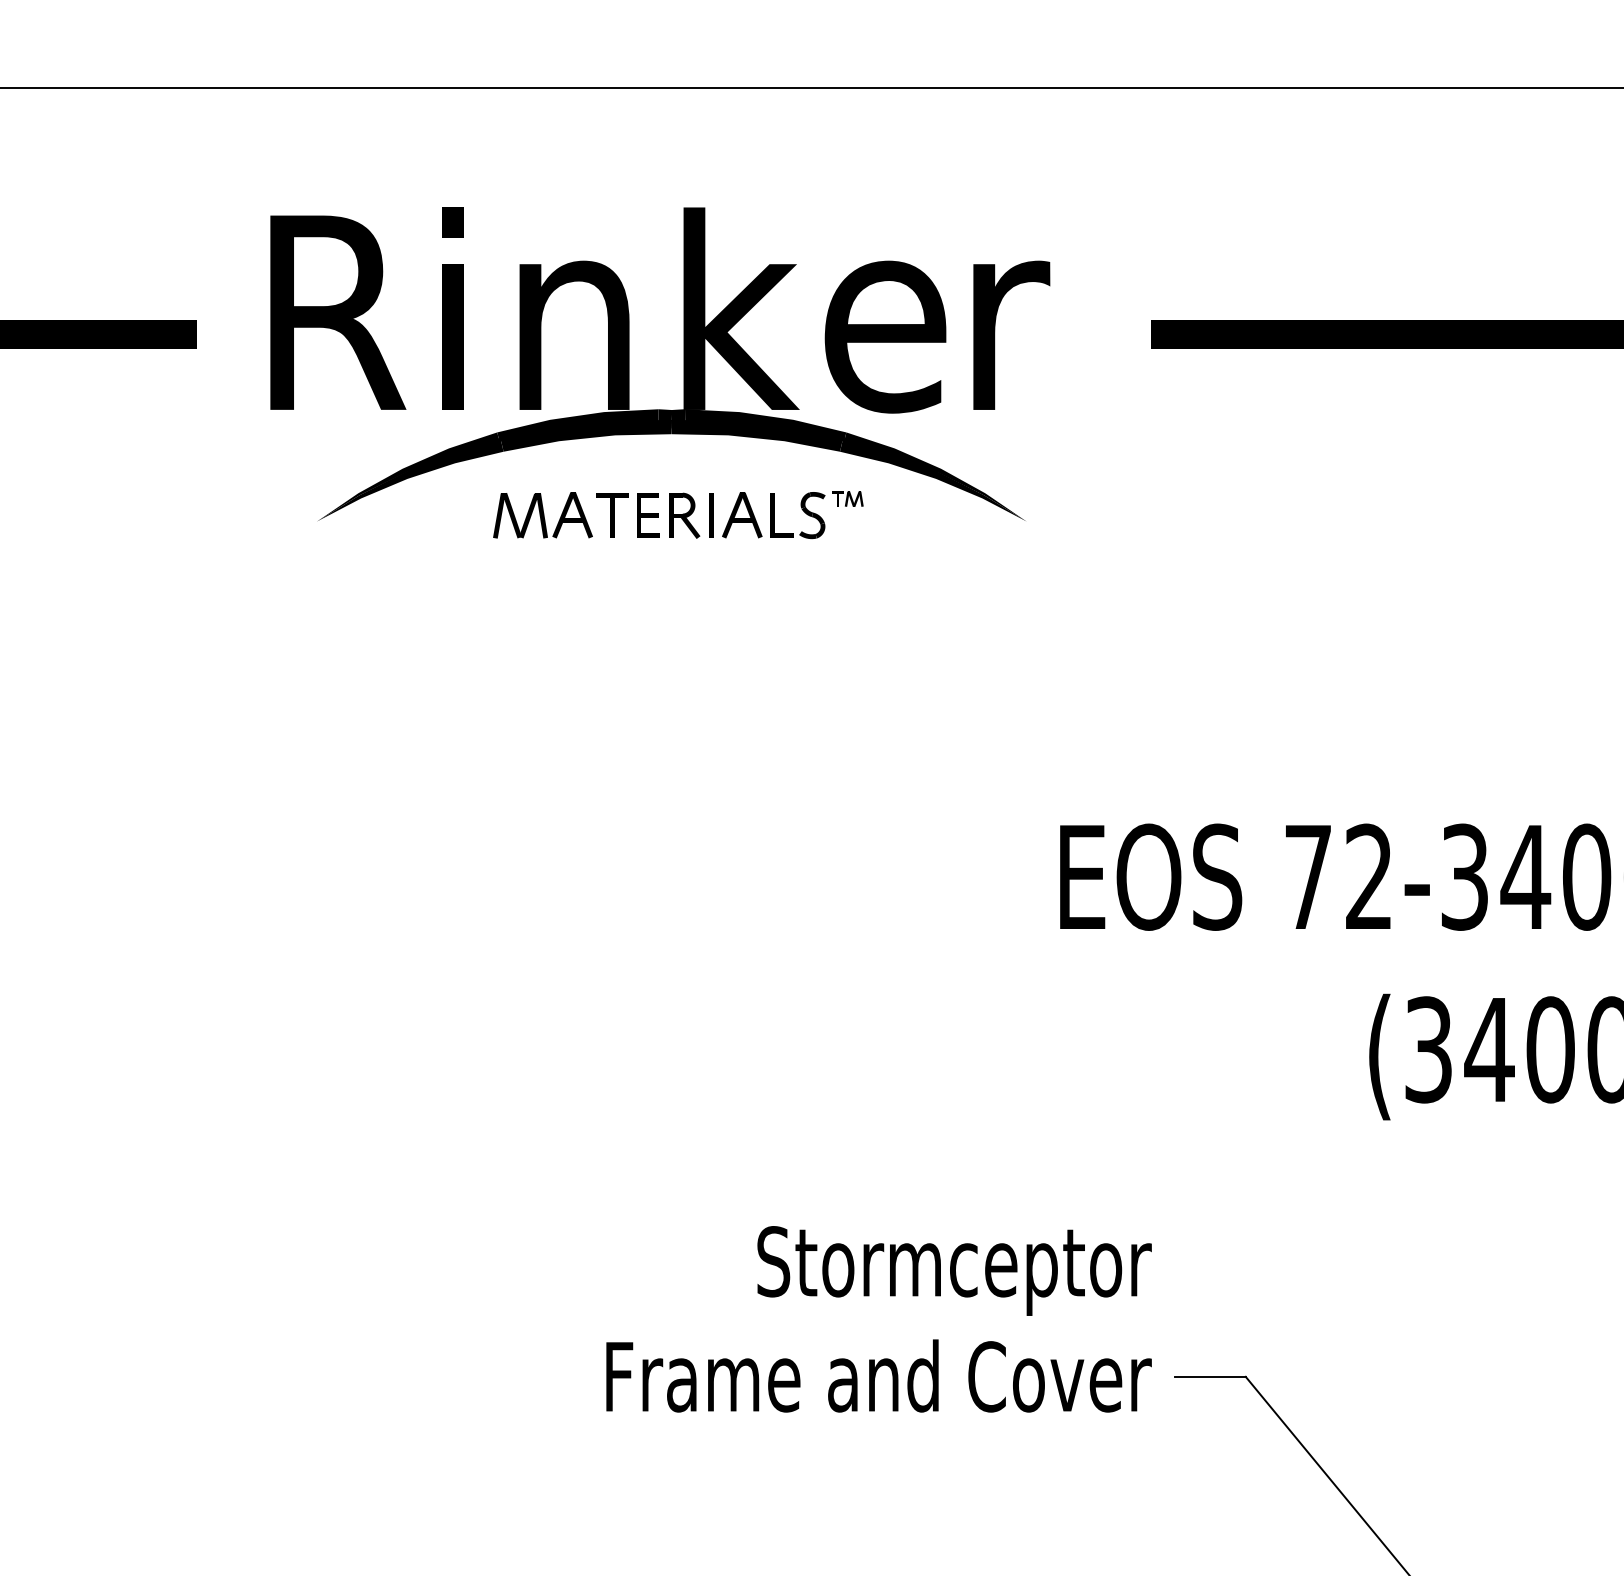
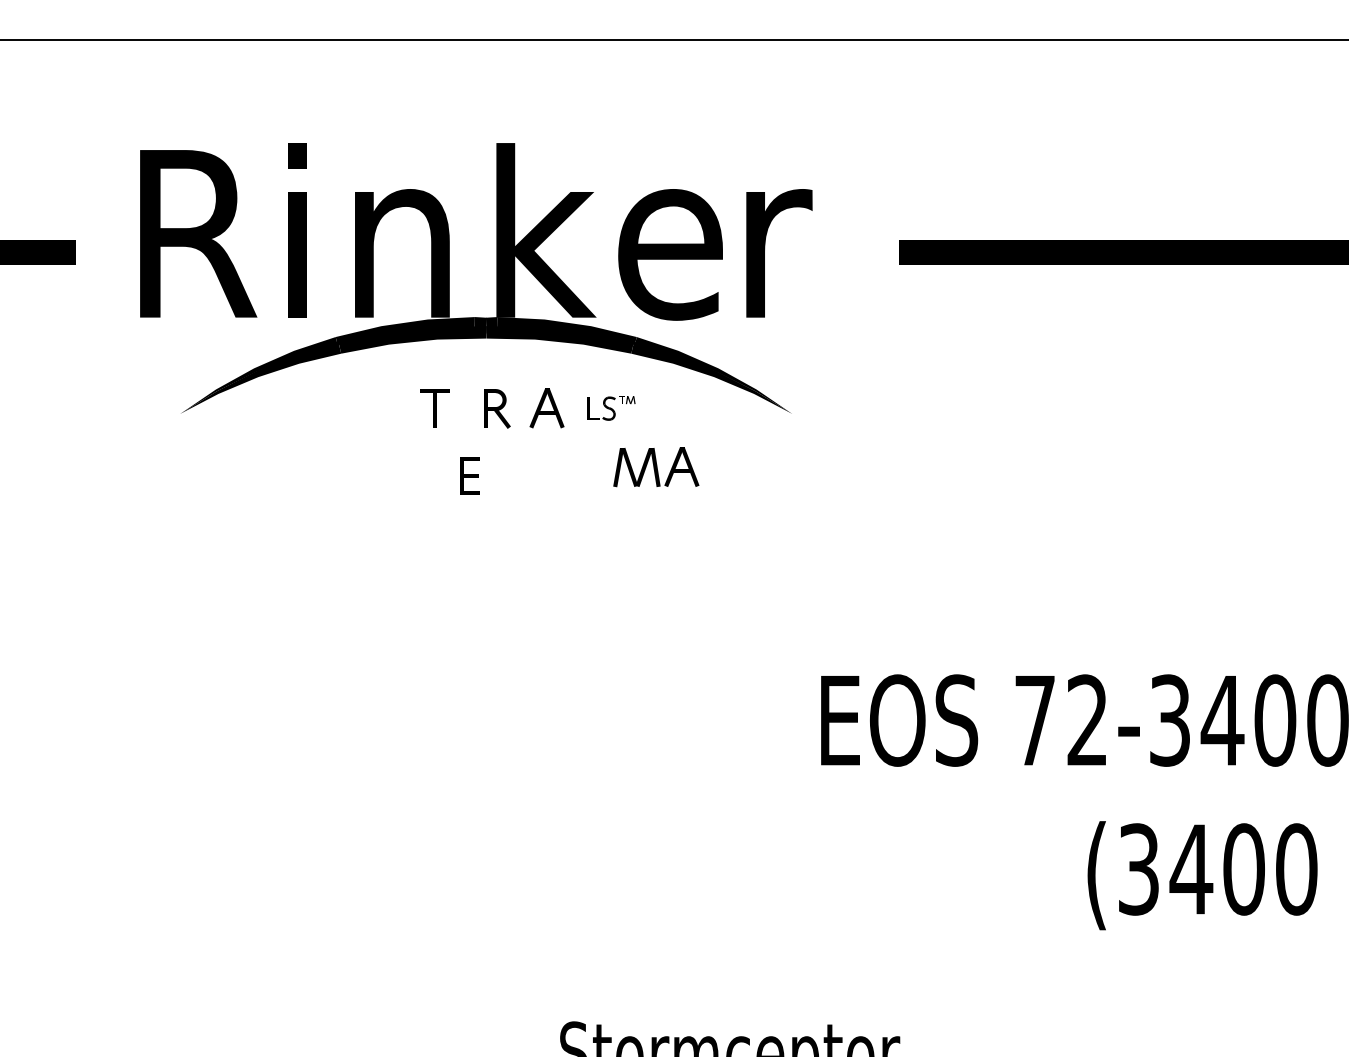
part: (542, 515) -> (655, 467), moved
part: (648, 515) -> (470, 475), moved
line: (711, 515) -> (520, 408), removed
part: (816, 515) -> (611, 408), size x0.6

